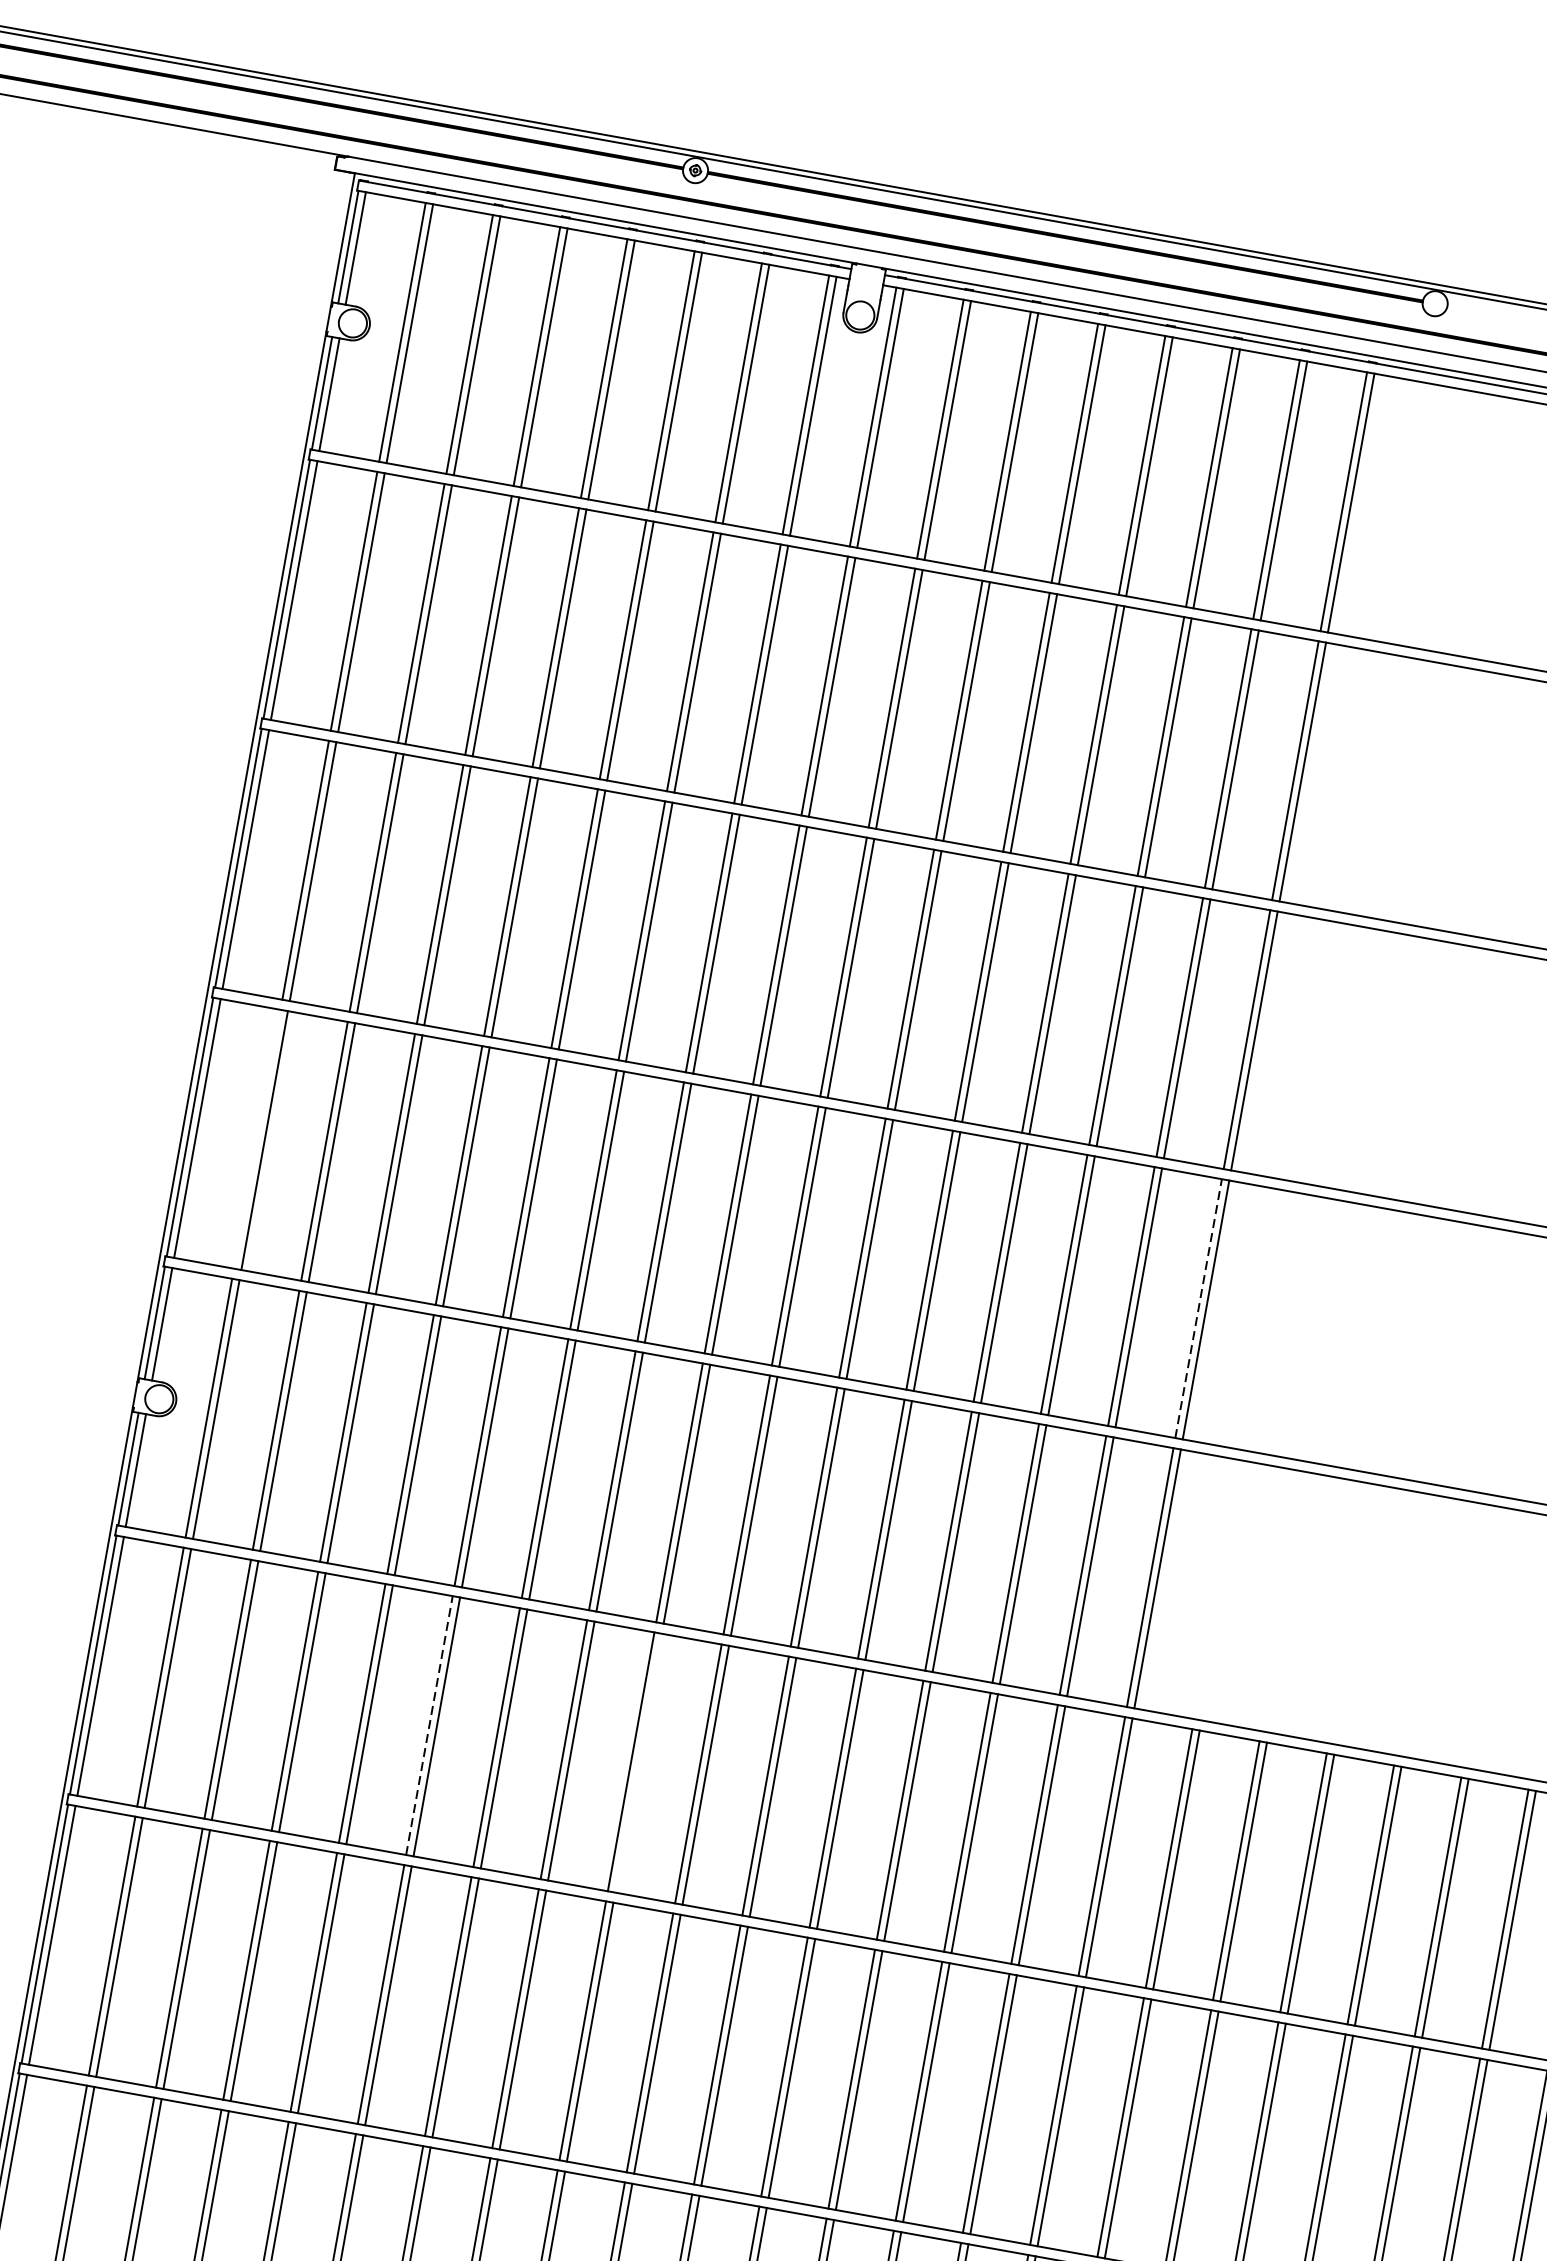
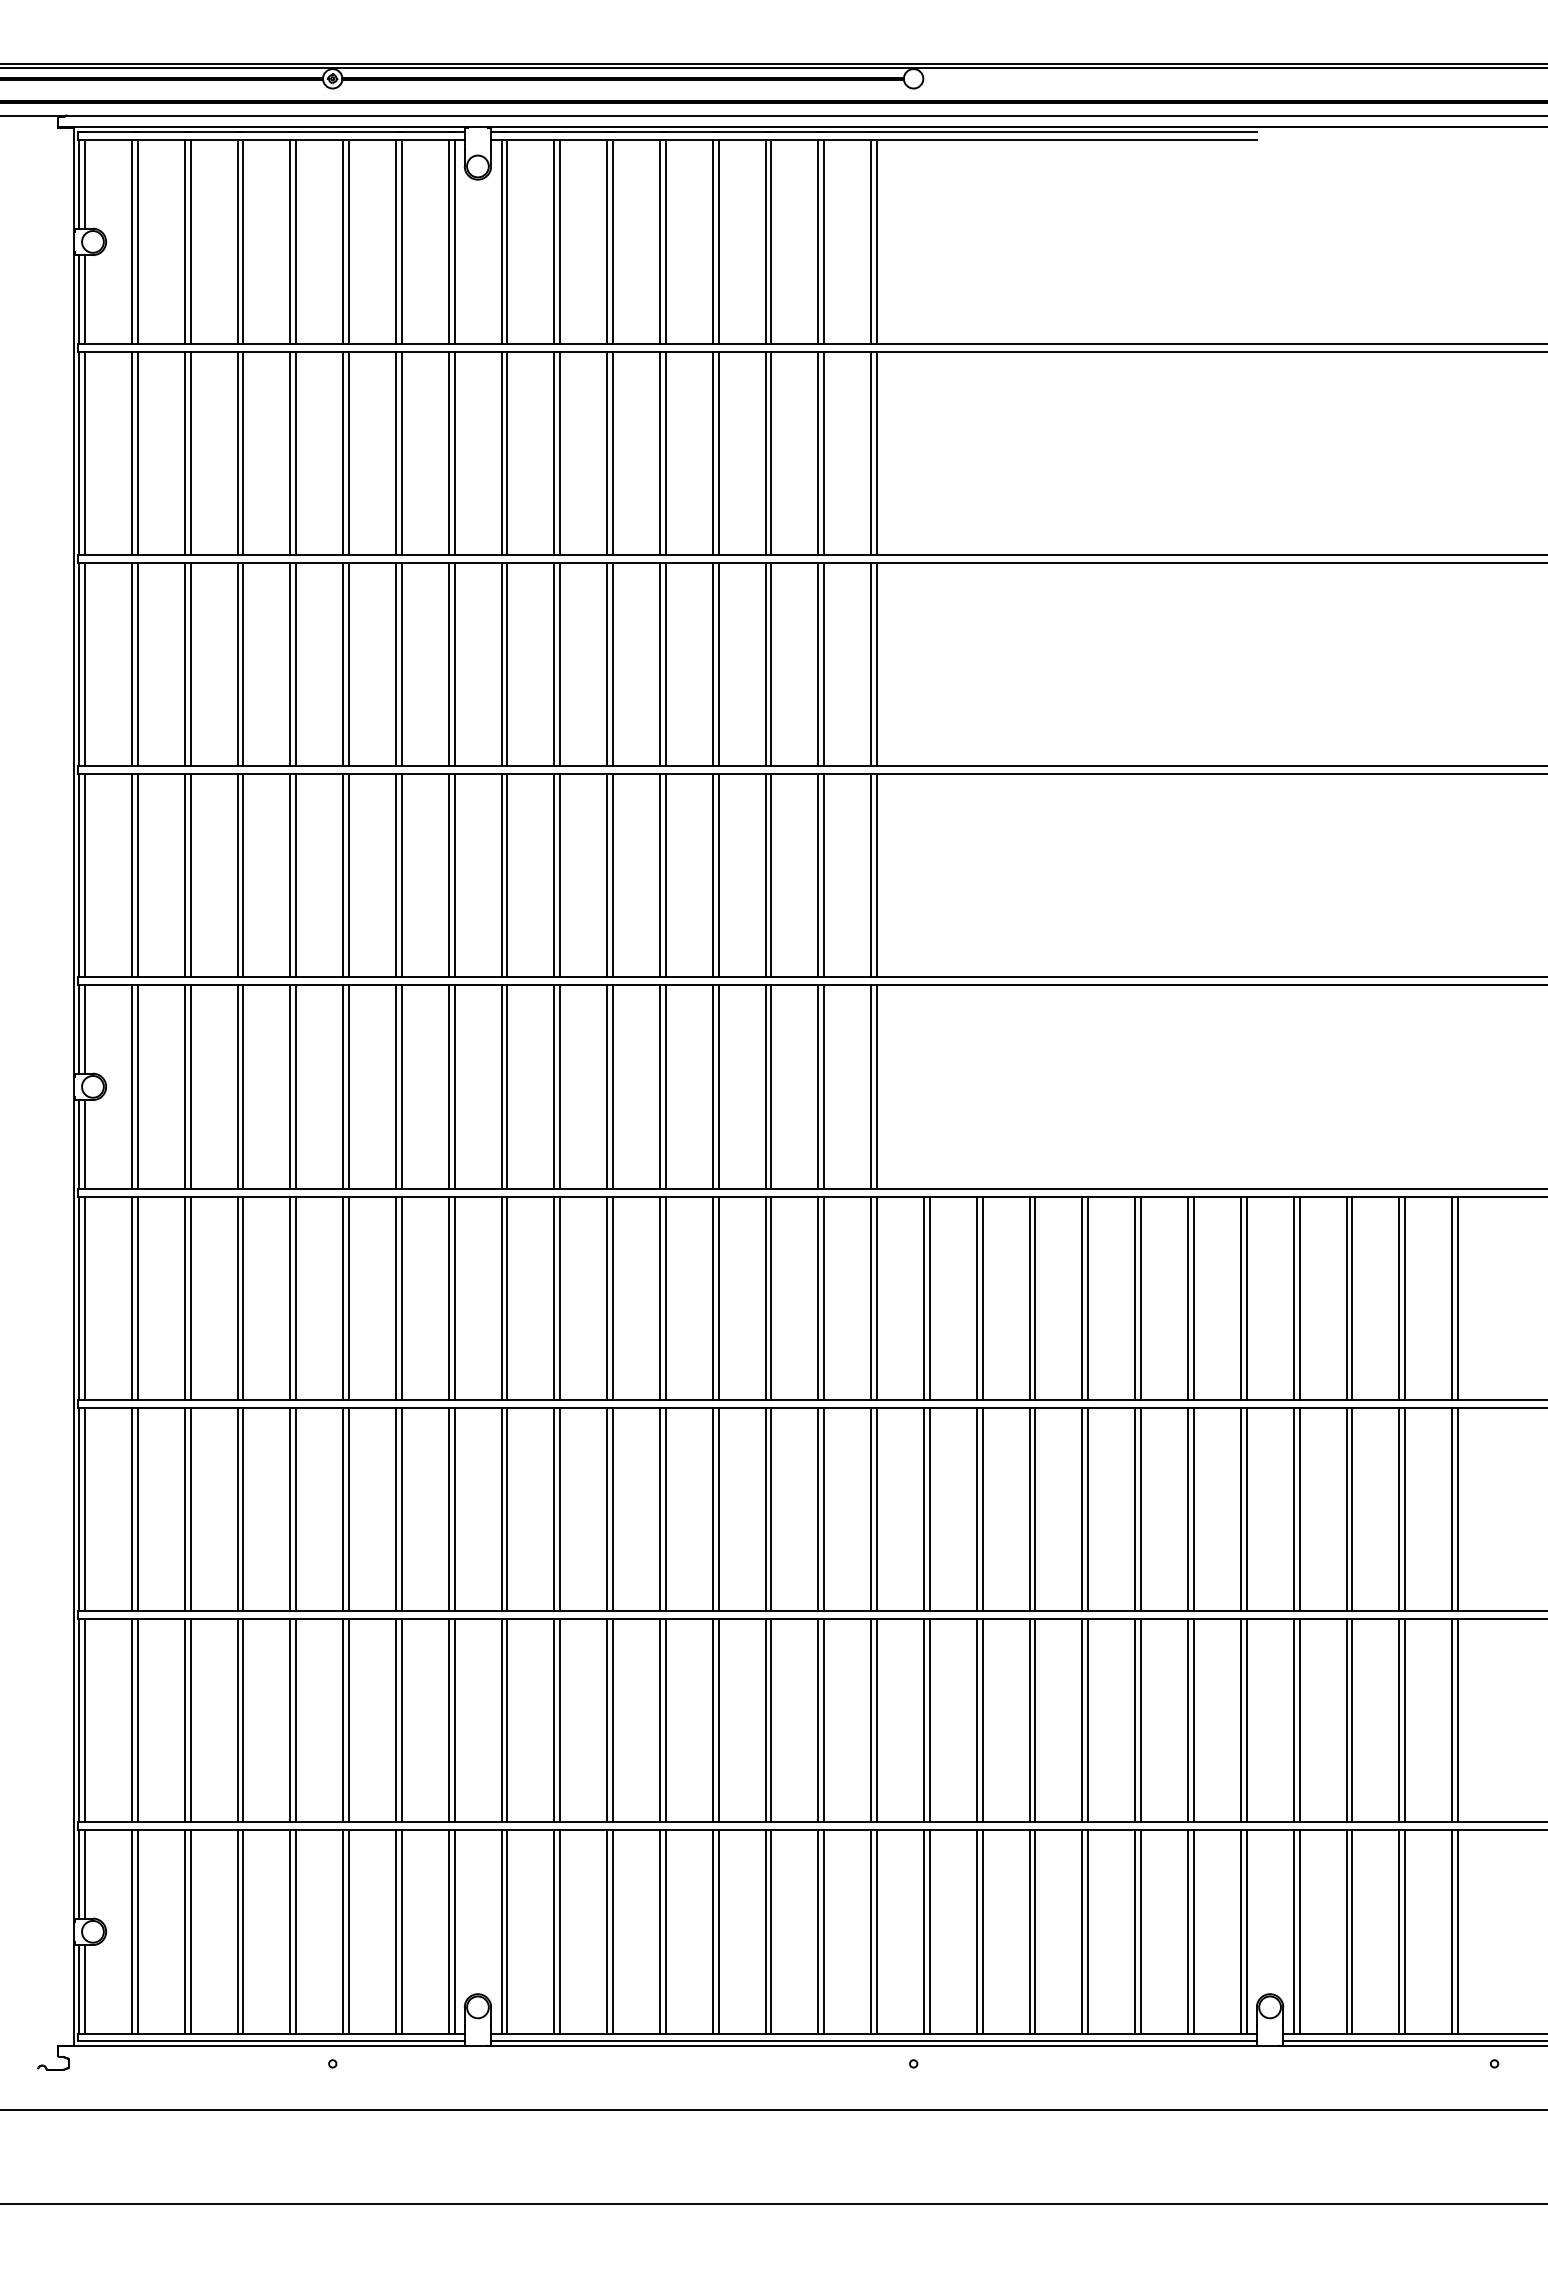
line: (256, 1138) -> (131, 875), added
line: (1199, 1308) -> (871, 875), dashed -> solid
line: (429, 1726) -> (343, 1298), dashed -> solid
line: (638, 1762) -> (507, 1297), added

